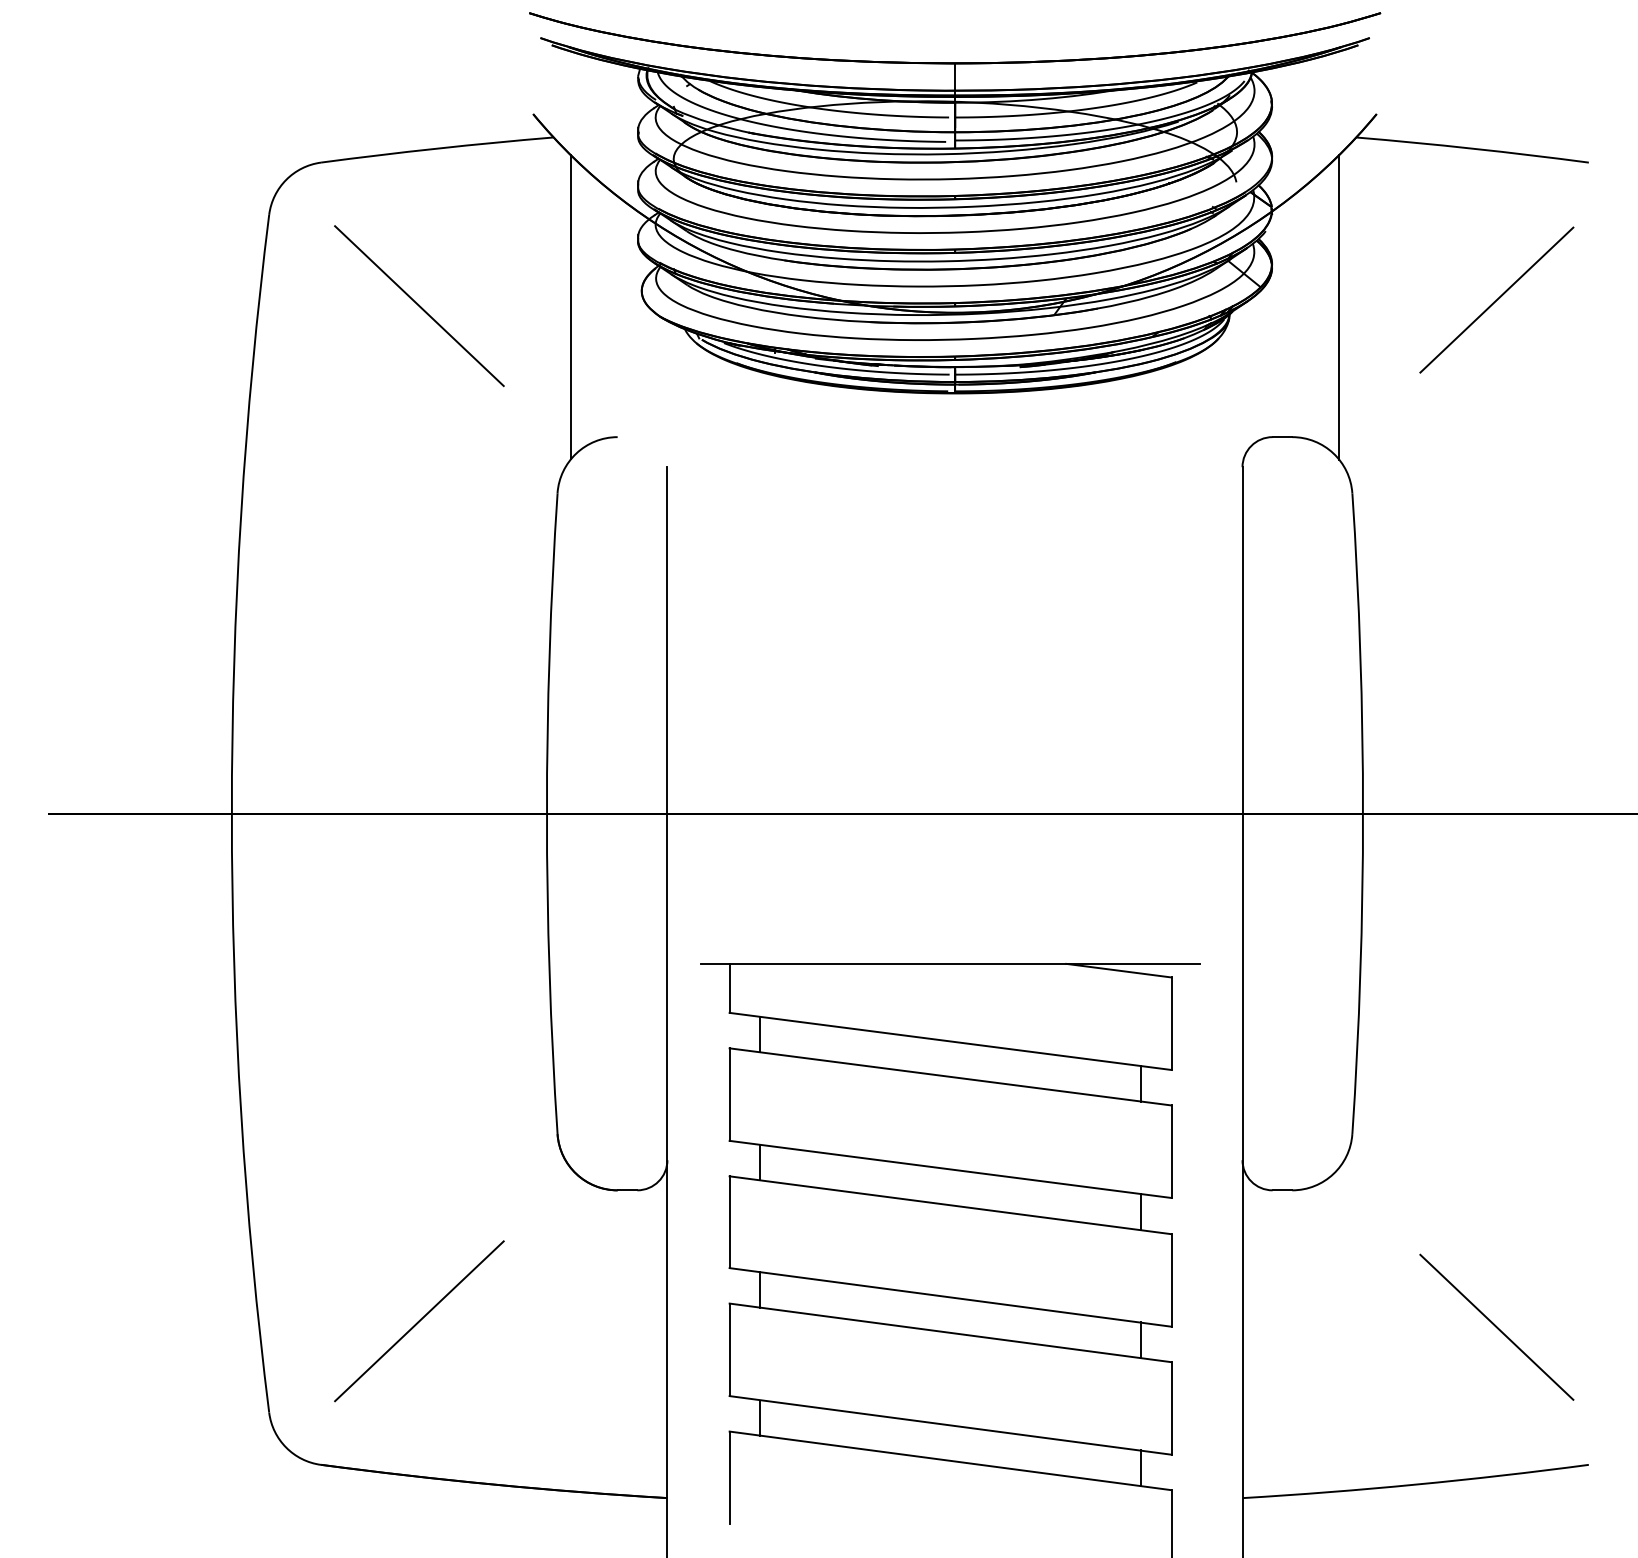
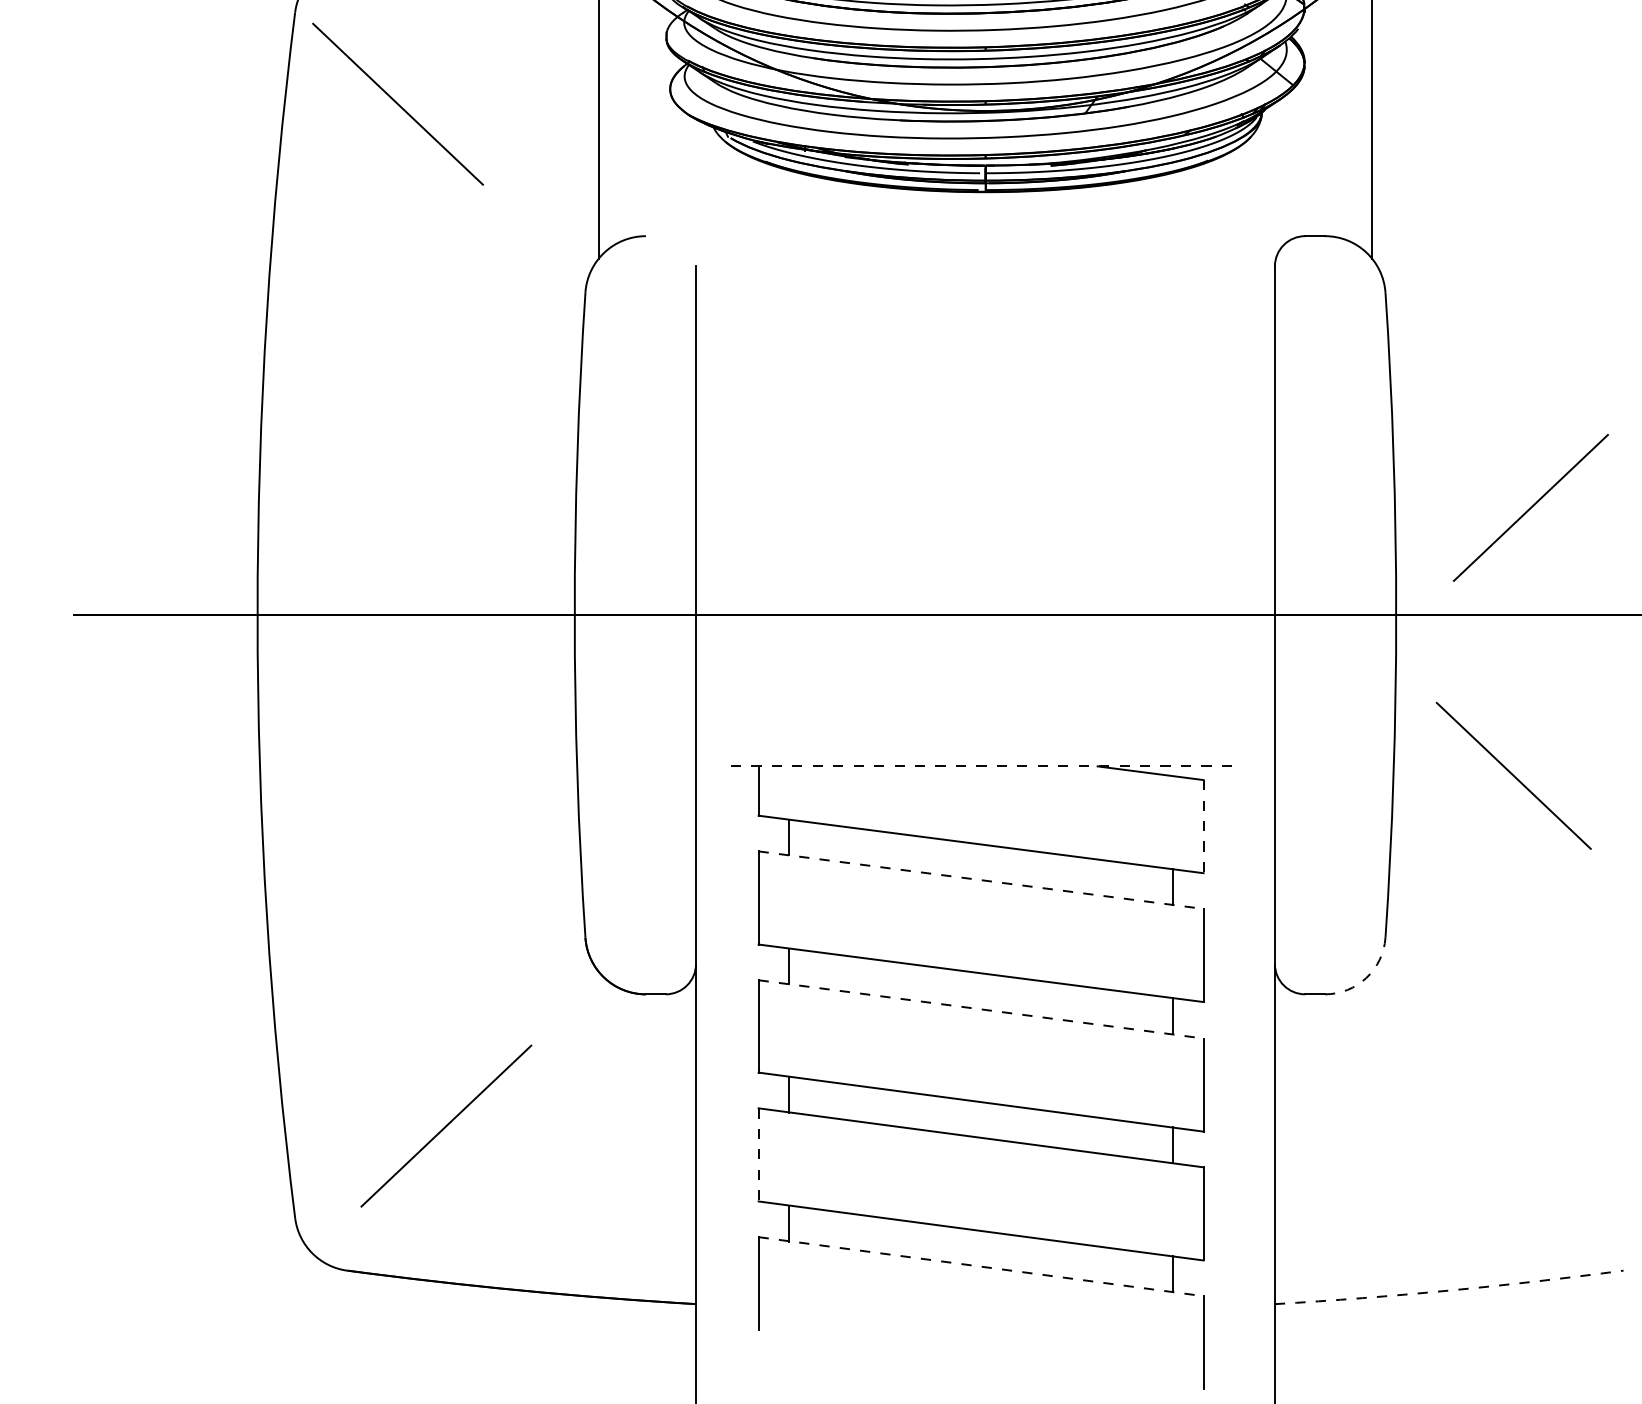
line: (1496, 299) -> (1530, 507), moved
line: (419, 306) -> (398, 104), moved
line: (950, 963) -> (980, 765), solid -> dashed
line: (1171, 1024) -> (1203, 827), solid -> dashed
line: (950, 1076) -> (980, 879), solid -> dashed
arc: (1333, 1174) -> (1366, 978), solid -> dashed
line: (950, 1205) -> (980, 1009), solid -> dashed
line: (1496, 1326) -> (1513, 775), moved
line: (729, 1350) -> (758, 1155), solid -> dashed
line: (950, 1460) -> (980, 1266), solid -> dashed
arc: (1415, 1484) -> (1449, 1290), solid -> dashed

